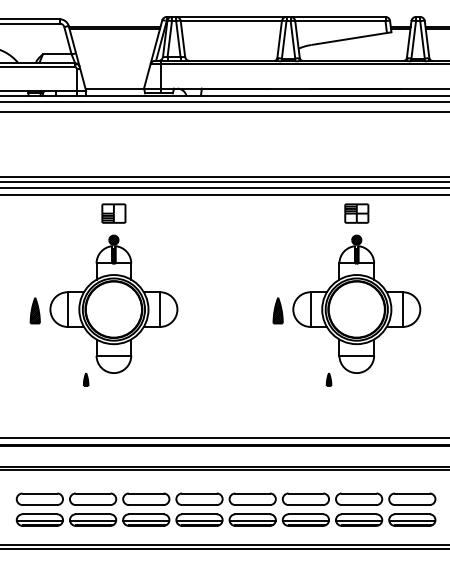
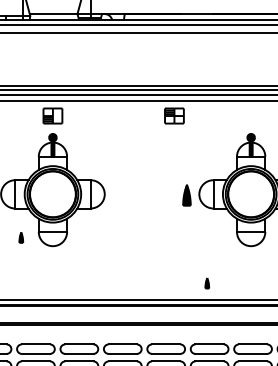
part: (356, 213) -> (174, 115), moved
part: (86, 379) -> (21, 237), moved
part: (328, 379) -> (206, 283), moved

